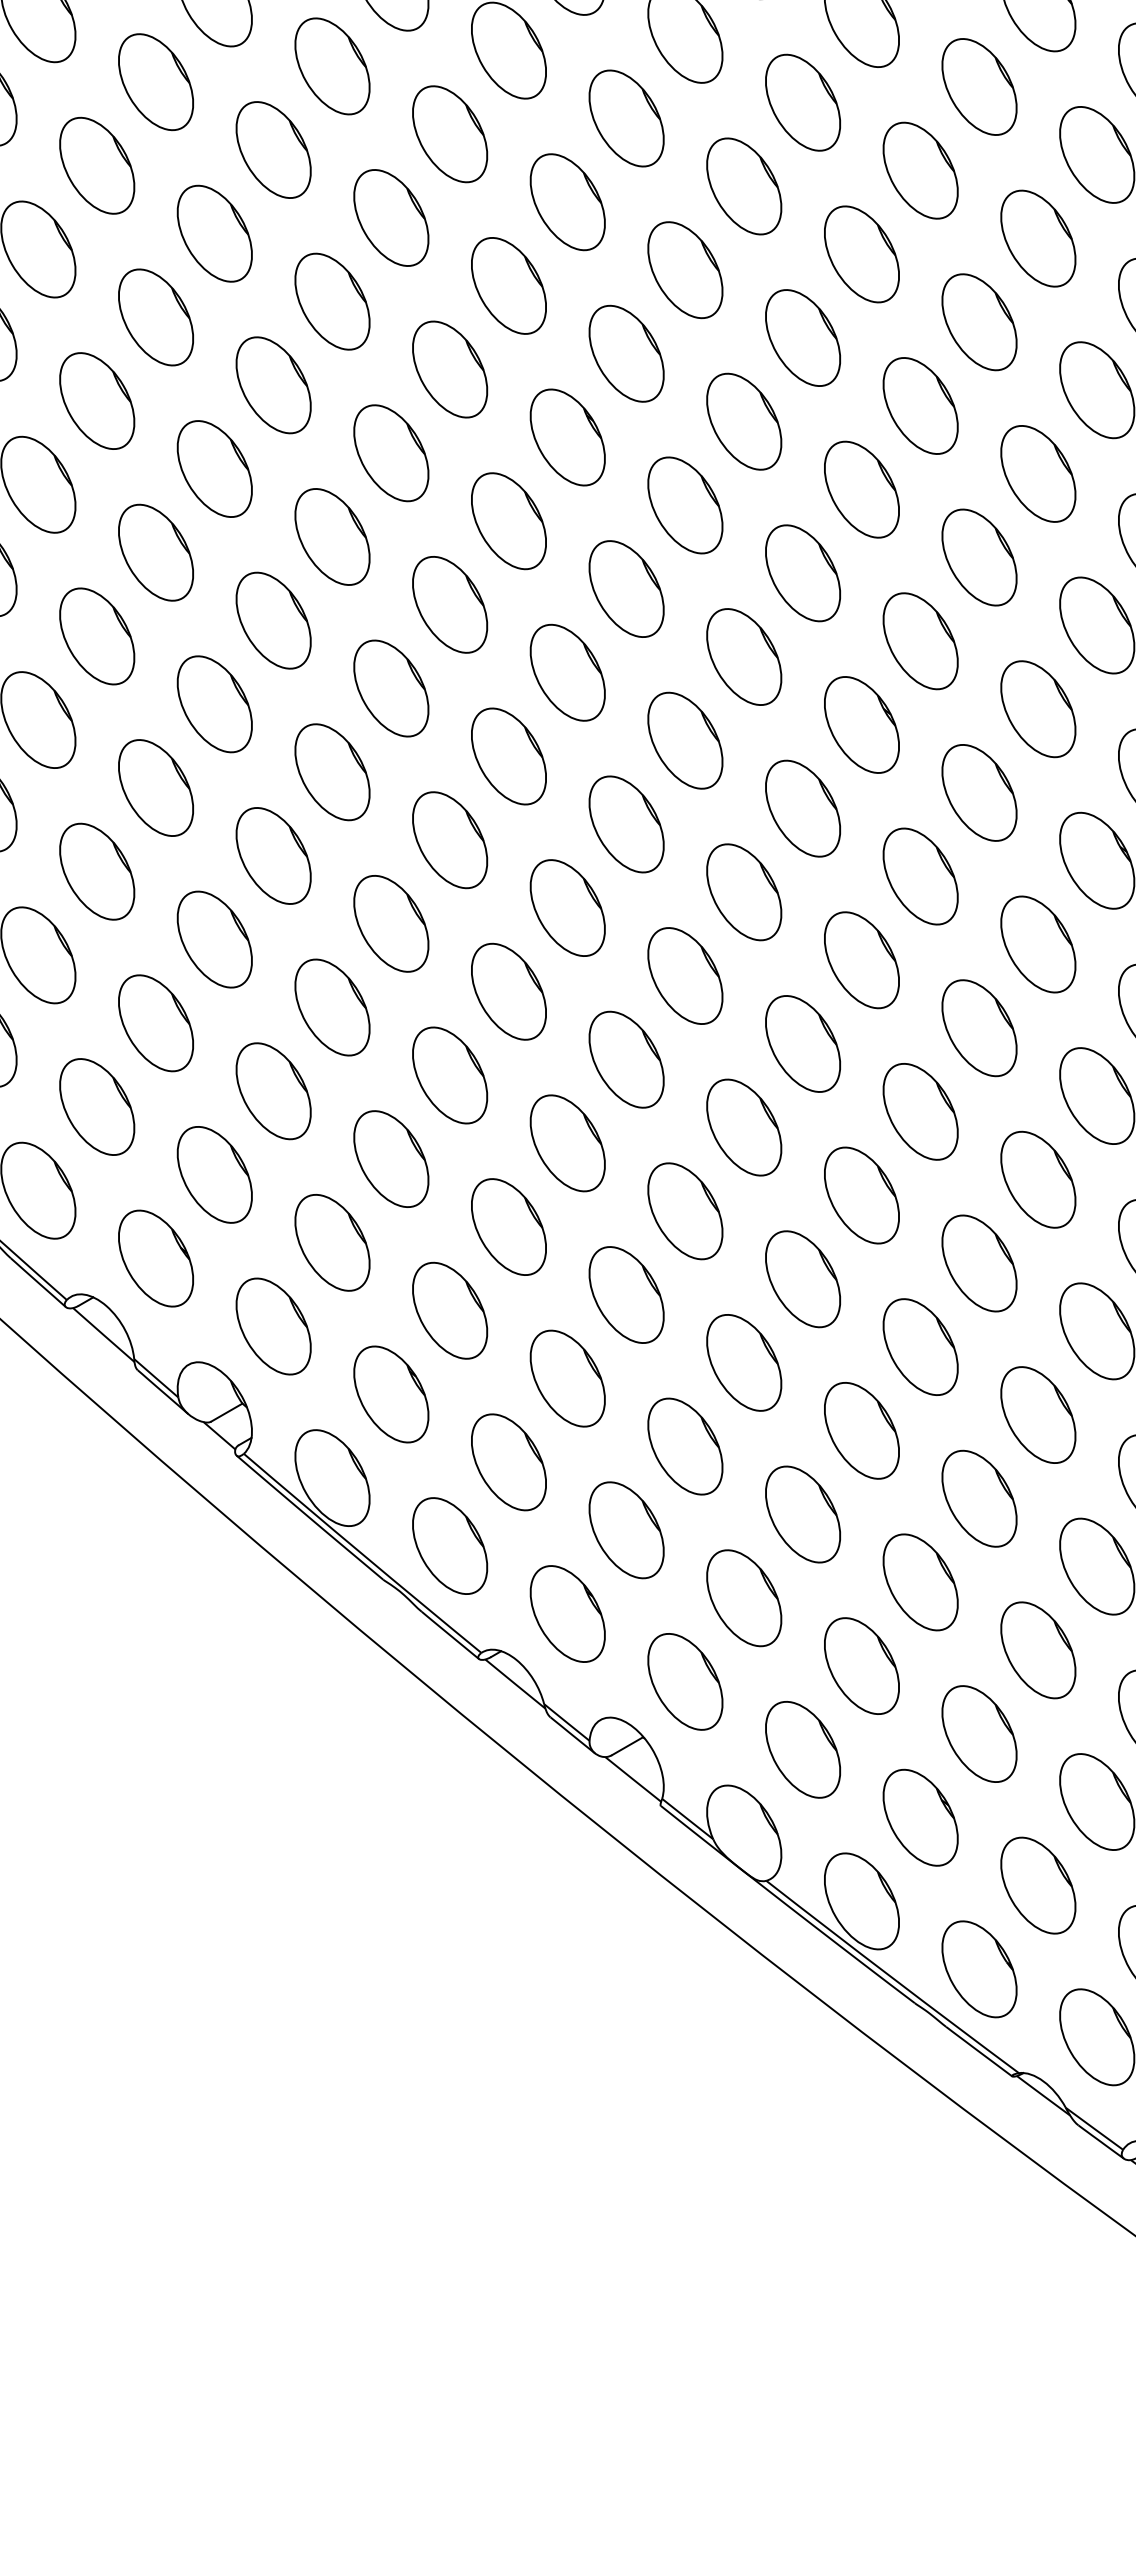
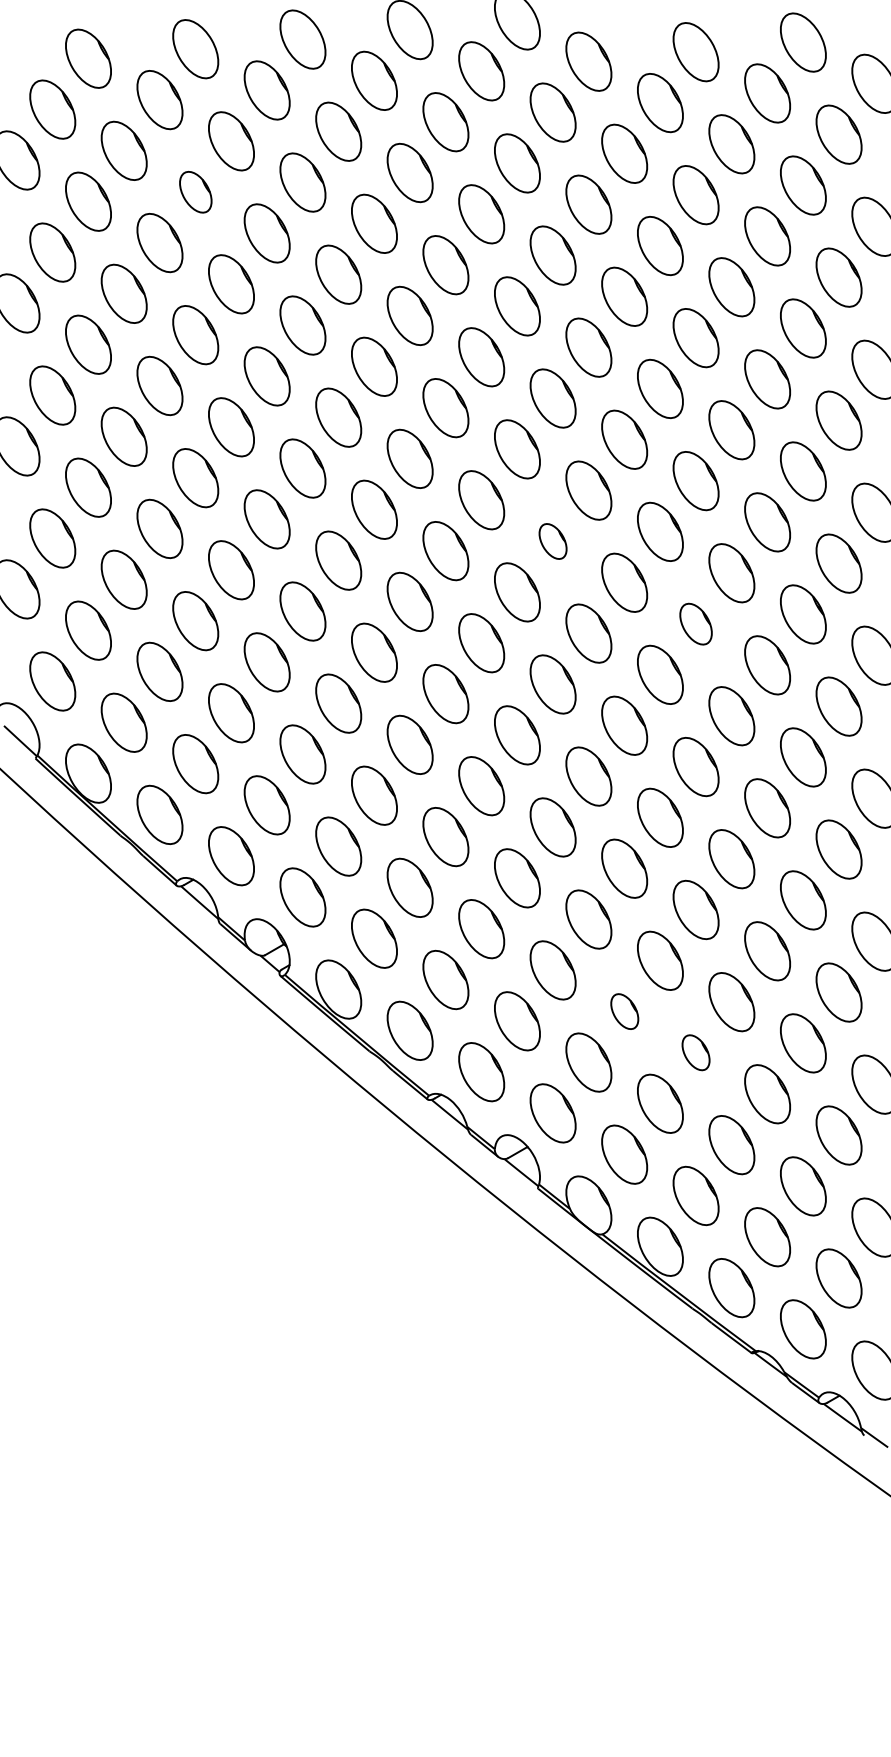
part: (96, 166) -> (195, 192), size x0.7
part: (684, 740) -> (552, 541), size x0.6
part: (919, 877) -> (695, 624), size x0.7
part: (802, 1514) -> (624, 1011), size x0.6
part: (919, 1581) -> (695, 1052), size x0.6

